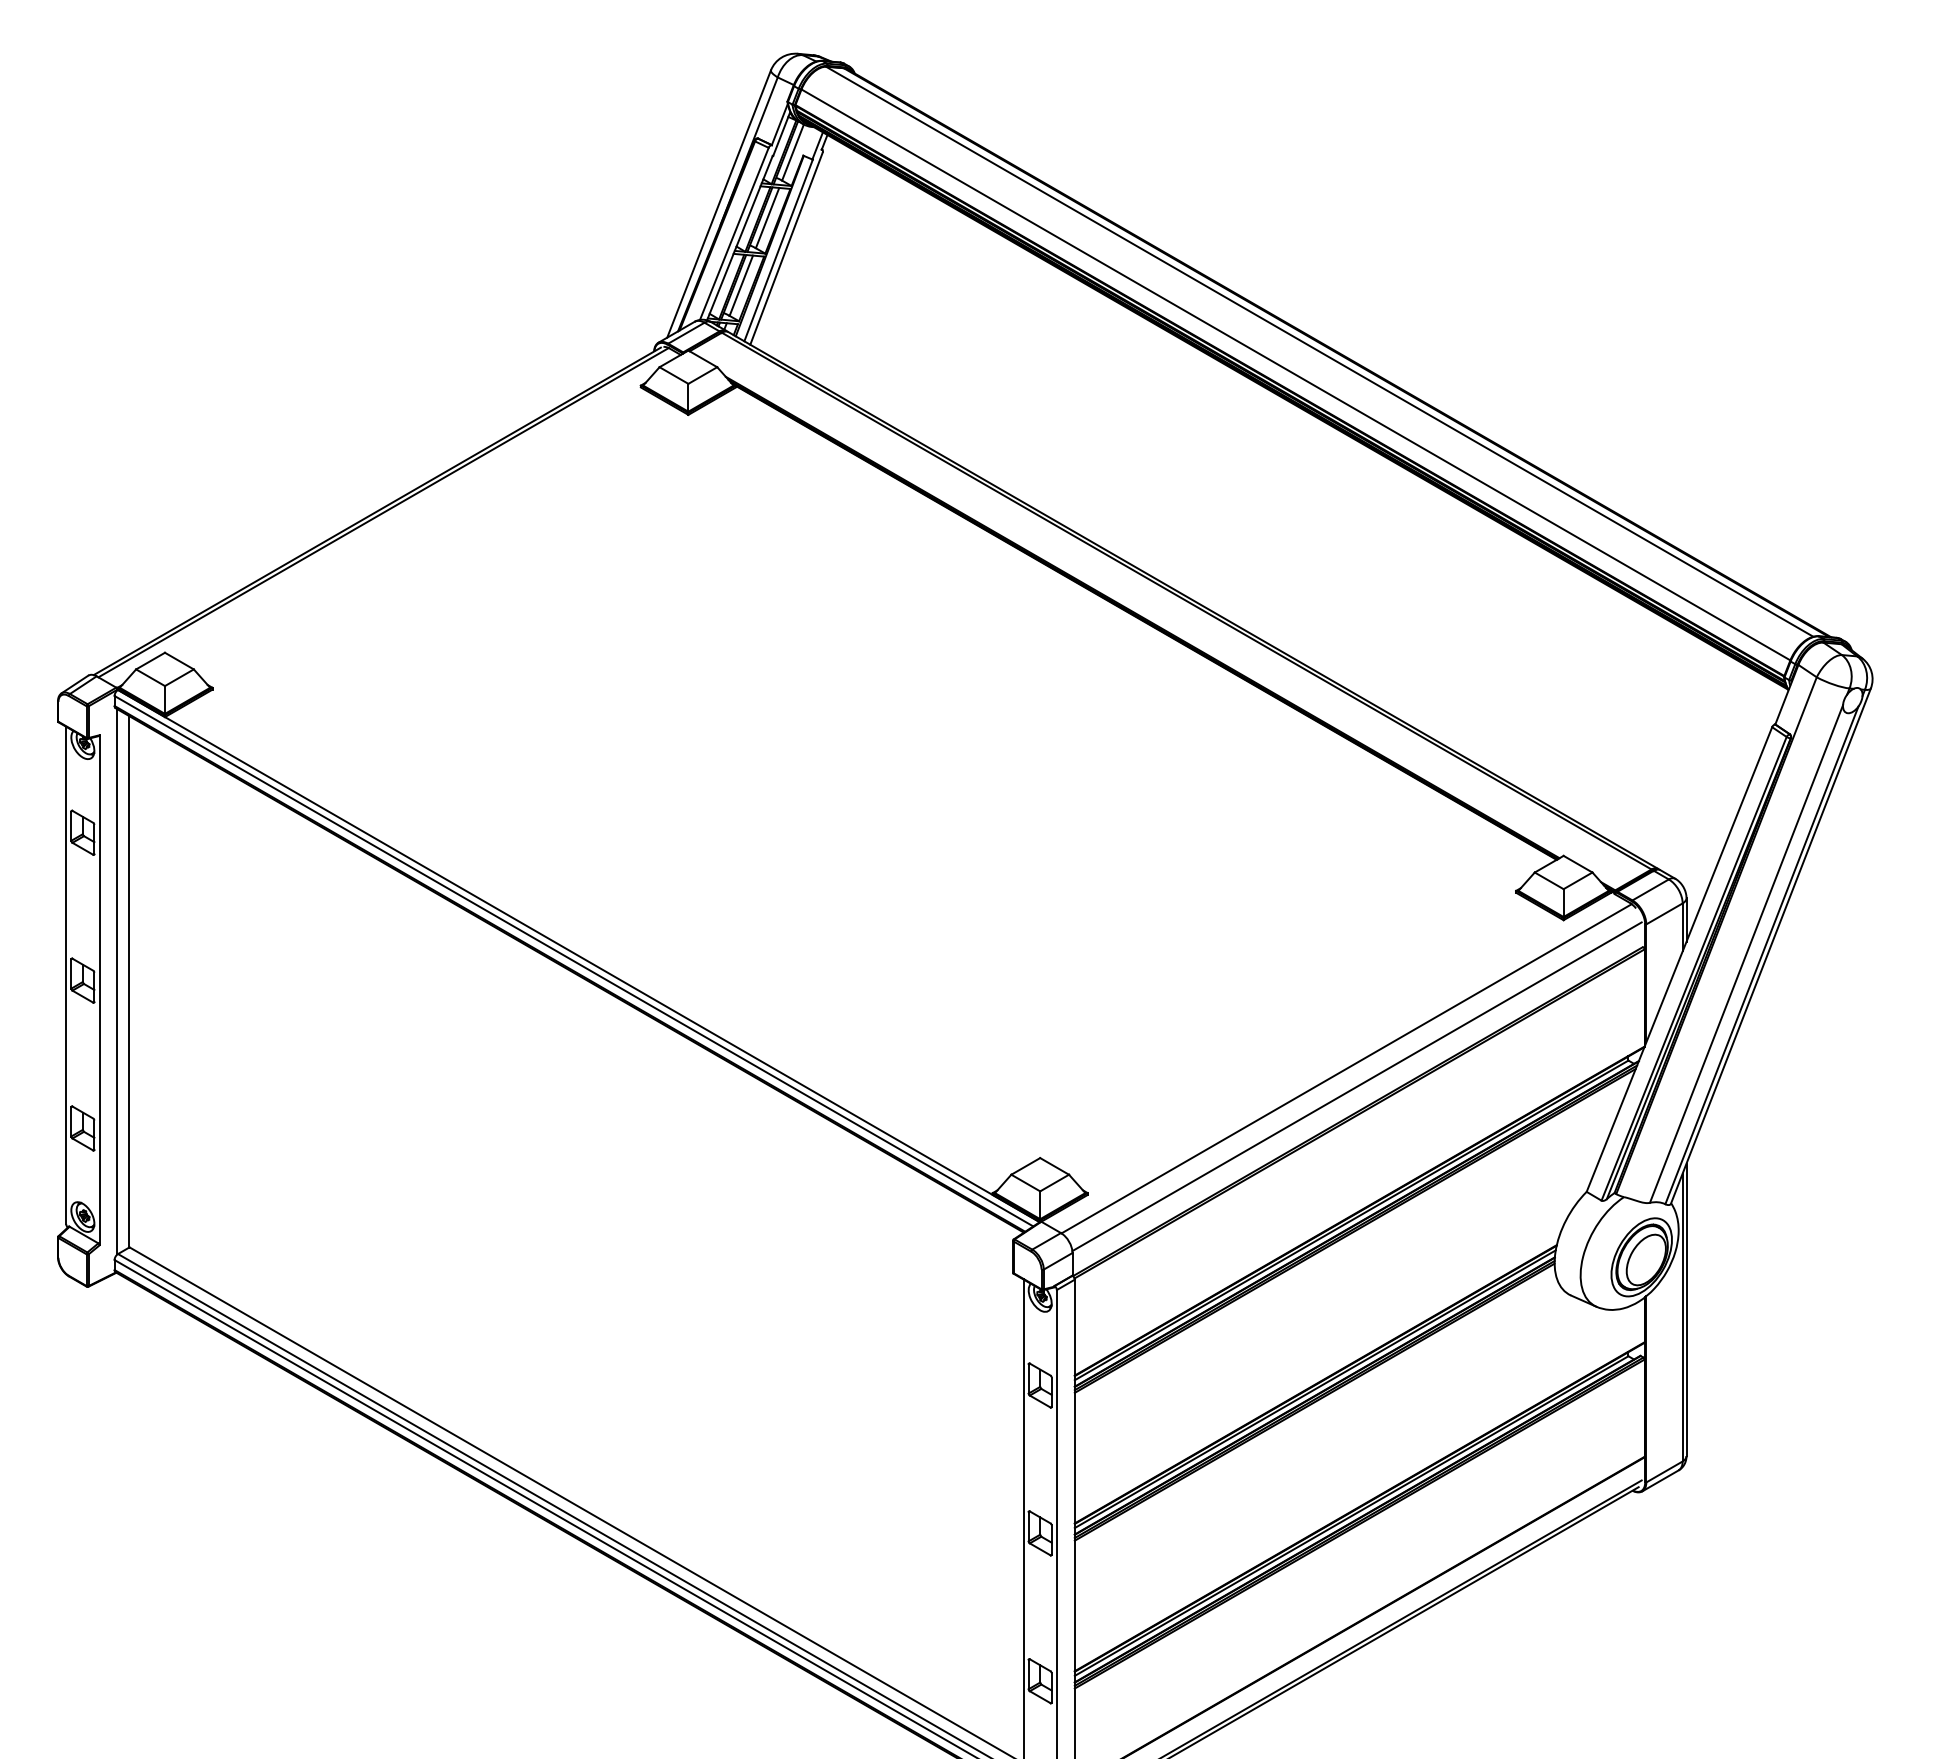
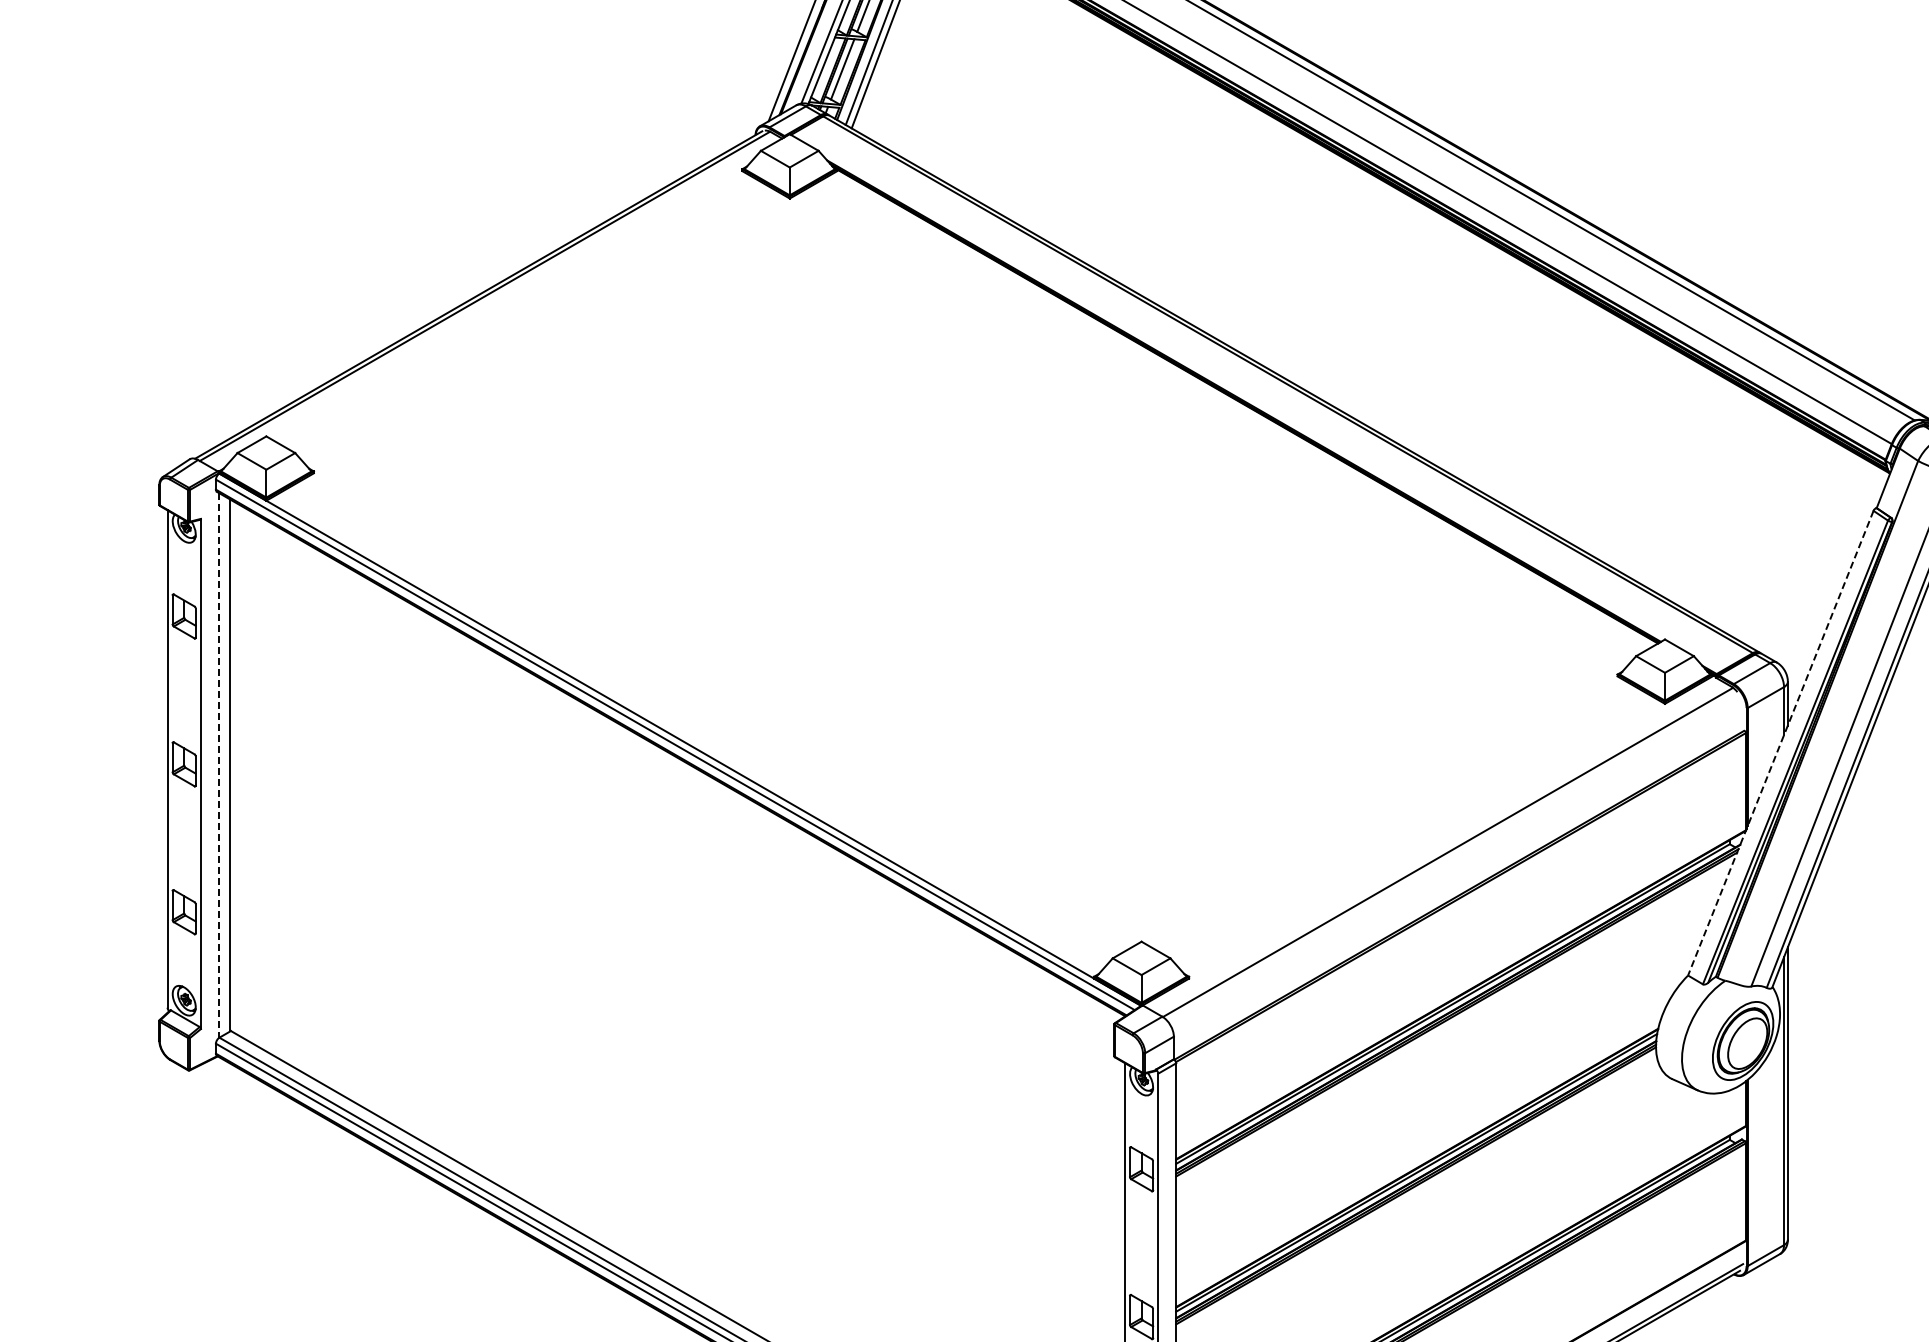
line: (1679, 960) -> (1780, 744), solid -> dashed
line: (117, 981) -> (218, 765), solid -> dashed
line: (1356, 1086) -> (1457, 870), removed

